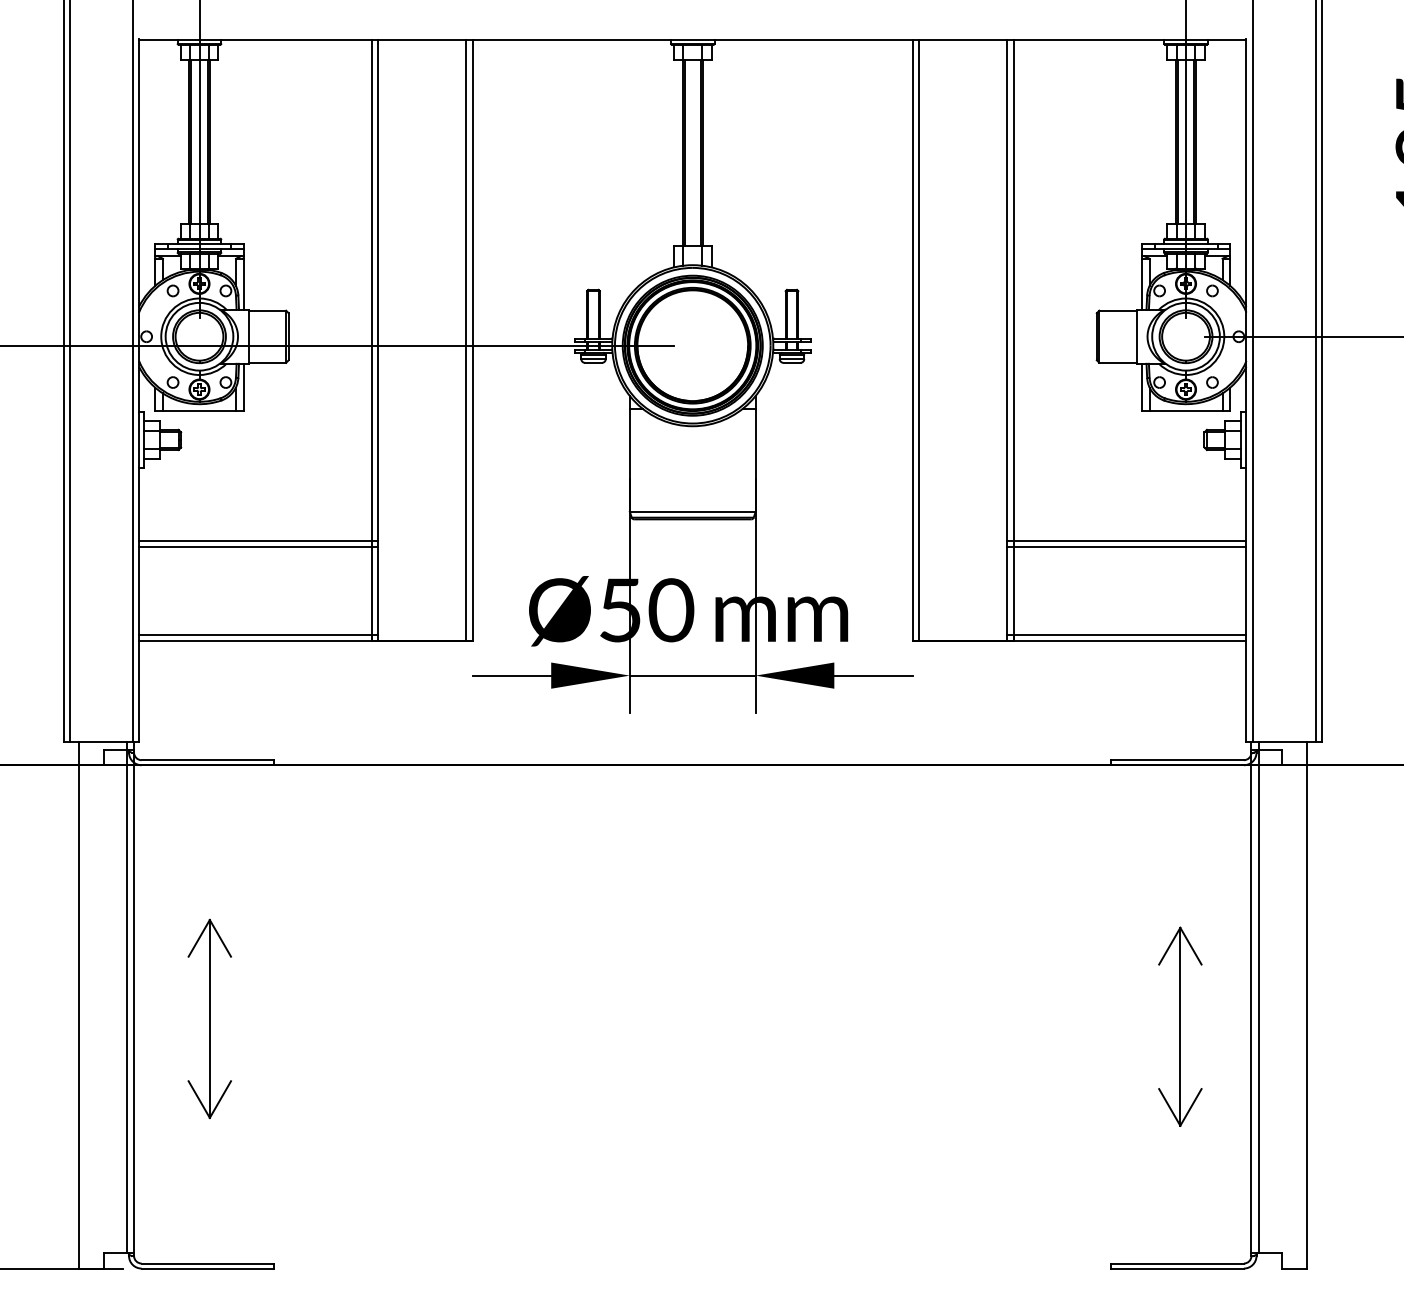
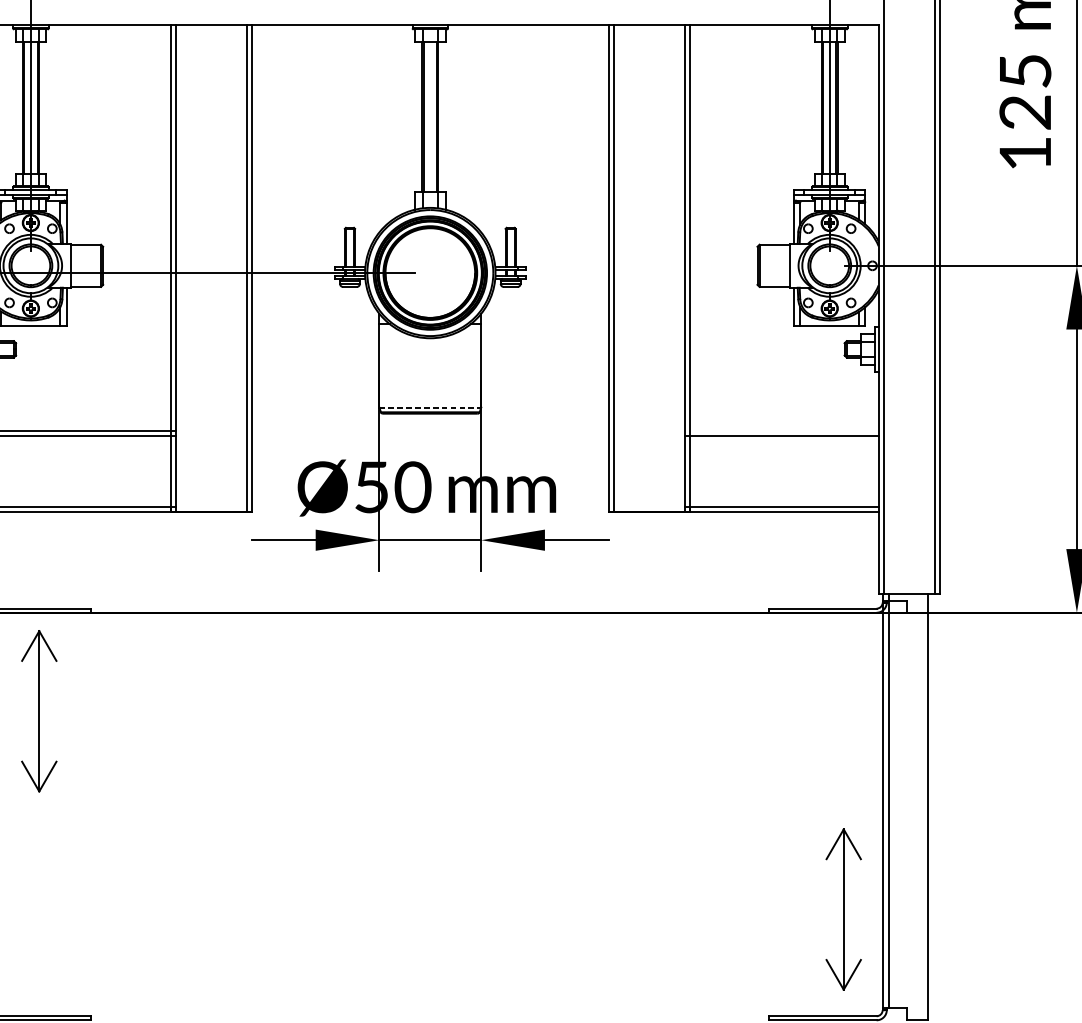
line: (692, 511) -> (430, 407), solid -> dashed
line: (1126, 540) -> (781, 430), removed
part: (209, 1018) -> (39, 710), moved
part: (1180, 1026) -> (843, 909), moved

